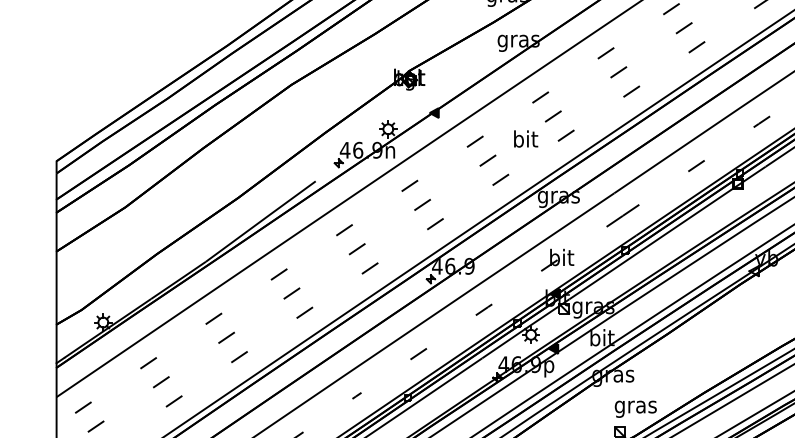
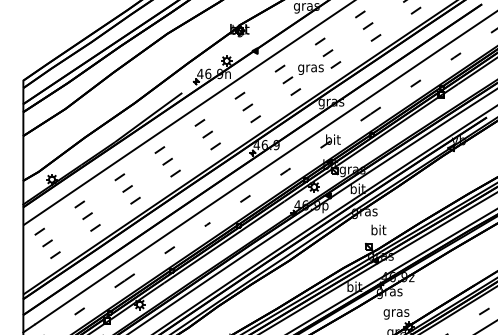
text: (524, 139) -> (310, 67), bit -> gras
text: (635, 405) -> (378, 230), gras -> bit

